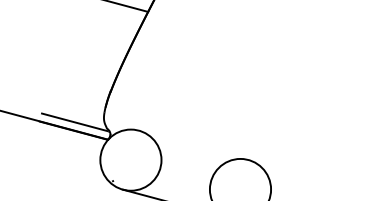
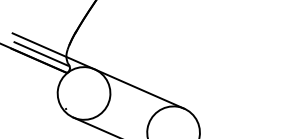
line: (143, 131) -> (98, 70), added

